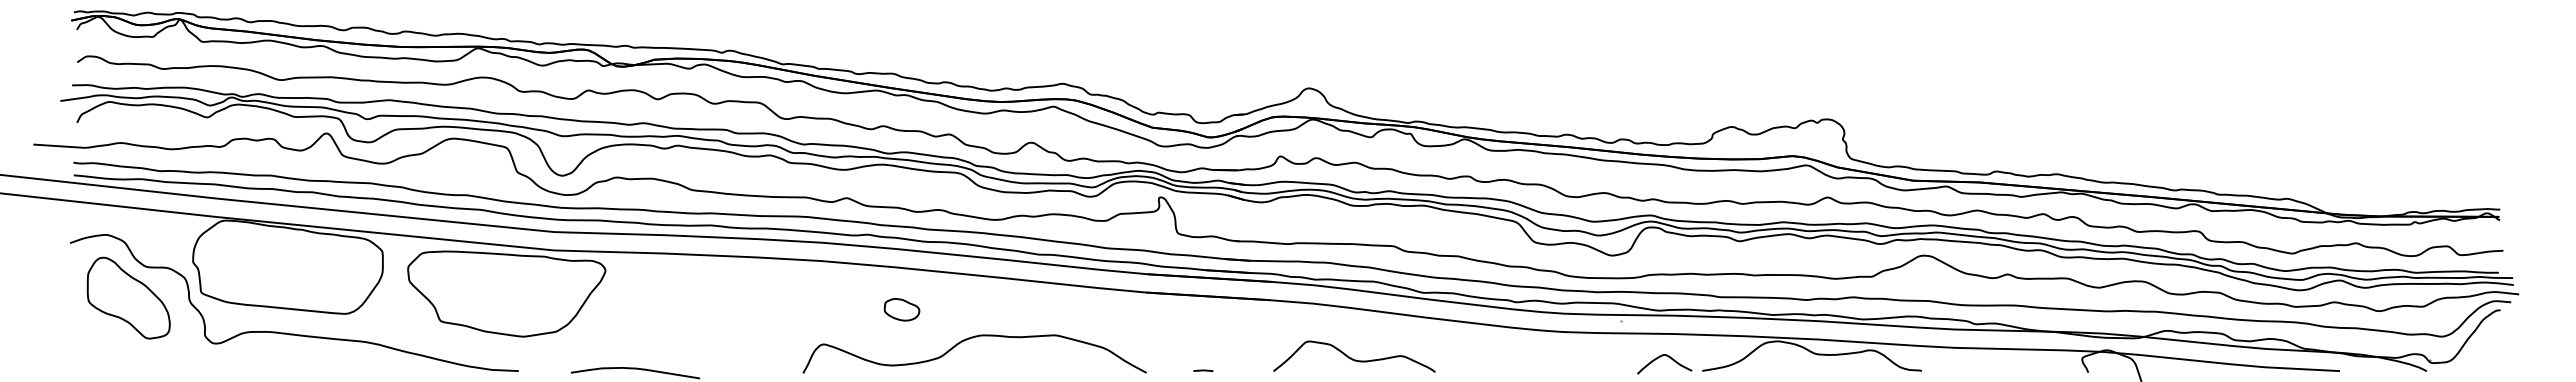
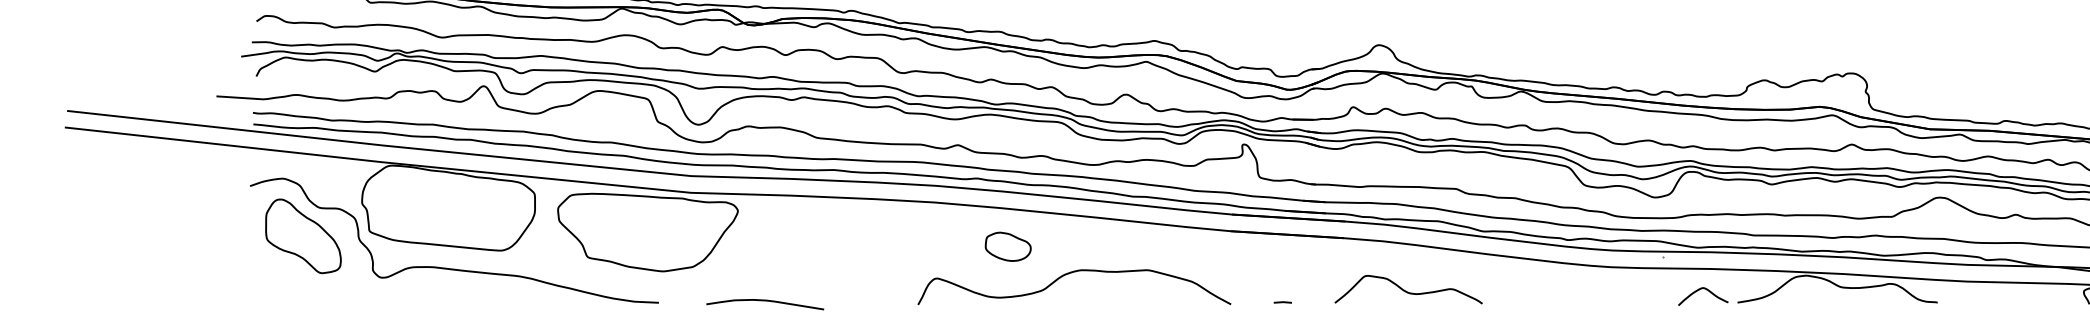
part: (901, 309) -> (1007, 246), size x1.43
curve: (1353, 358) -> (1407, 291), moved

